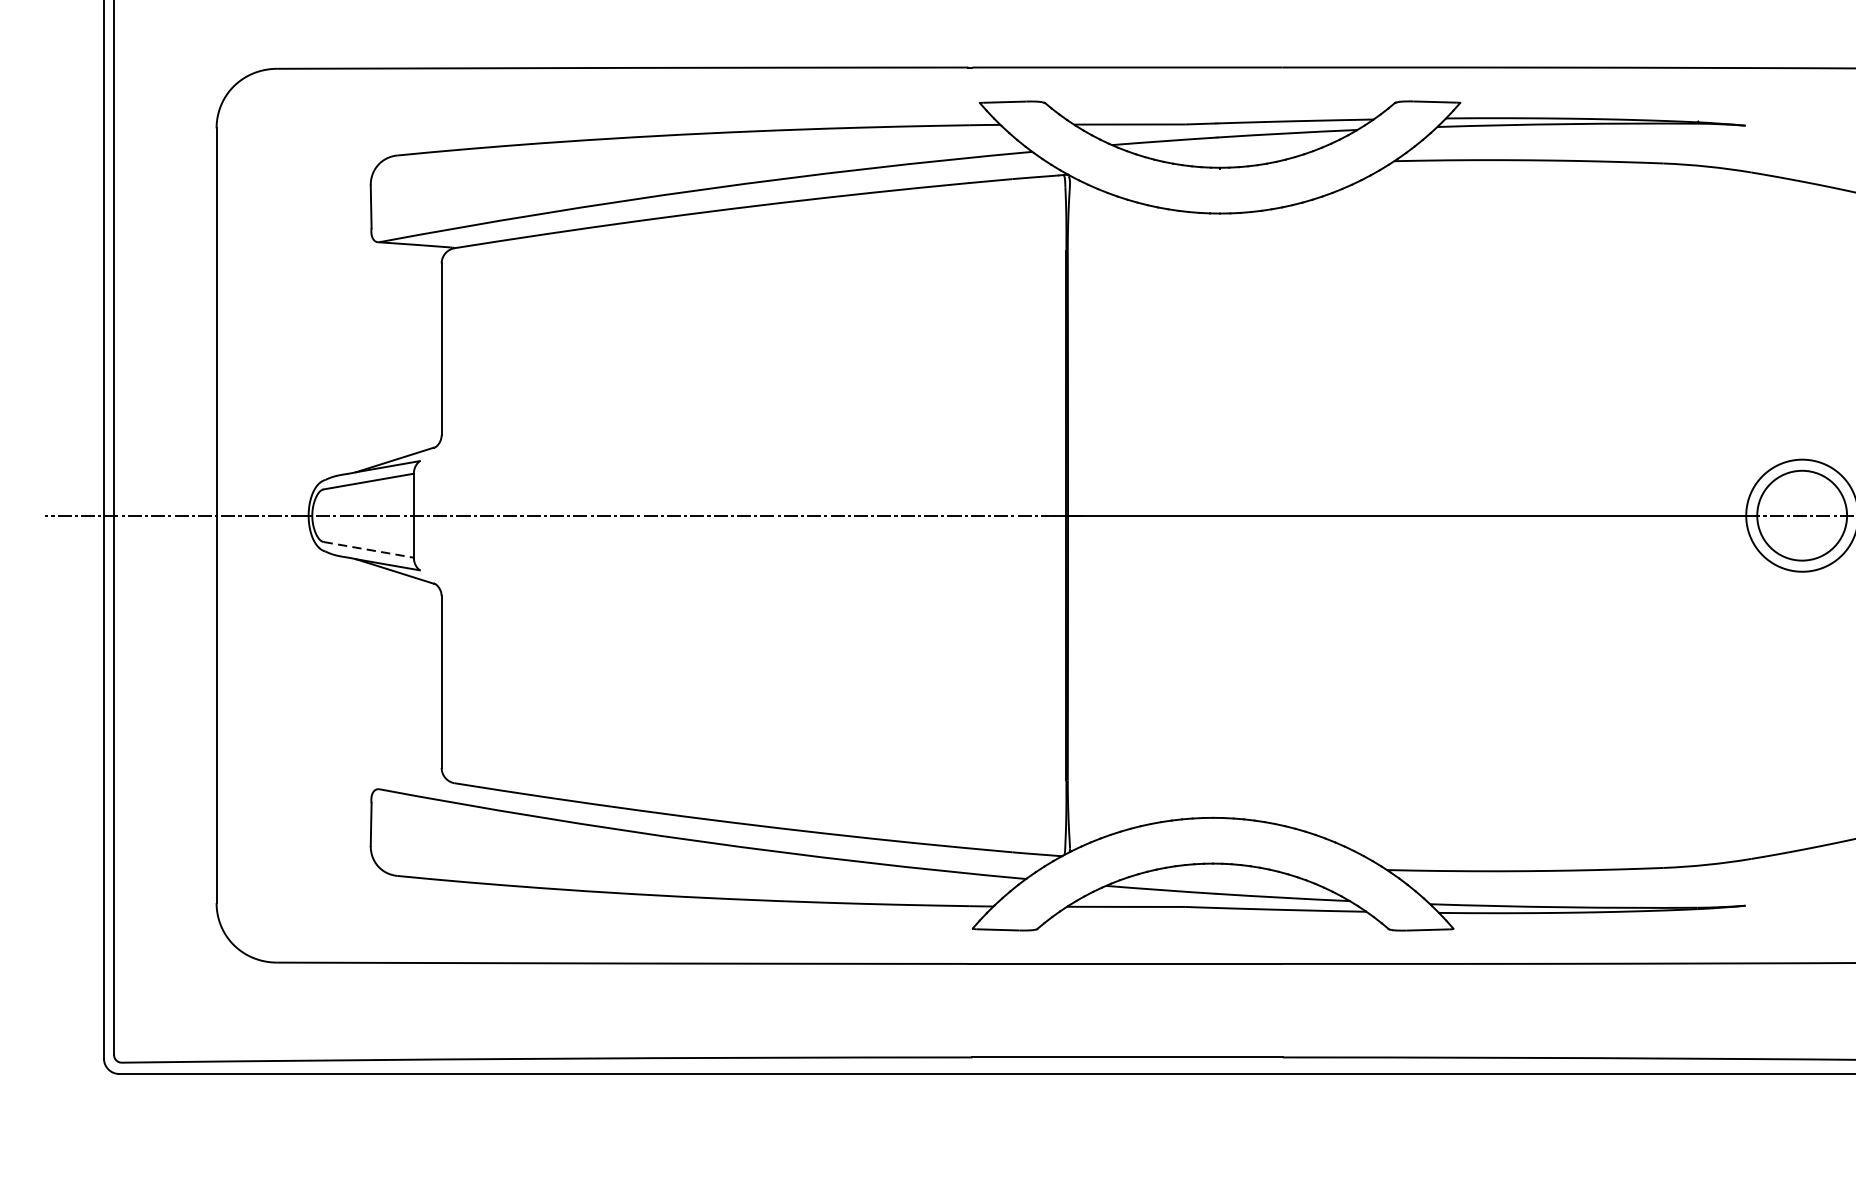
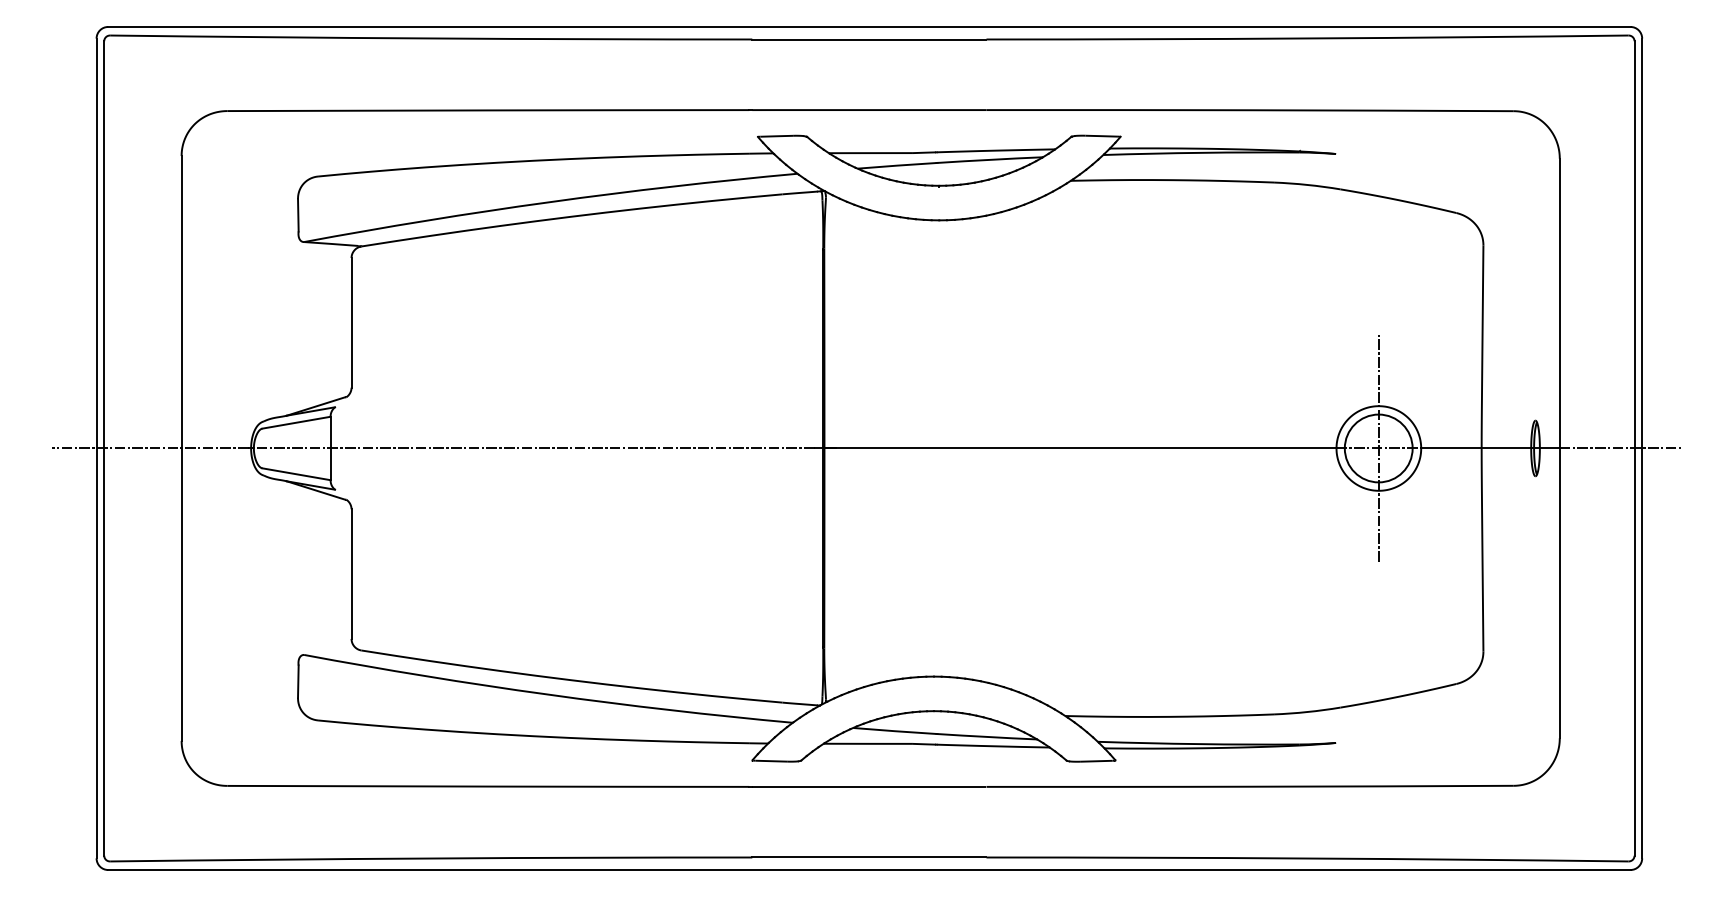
line: (1801, 515) -> (1378, 448), added
line: (368, 550) -> (296, 474), dashed -> solid

